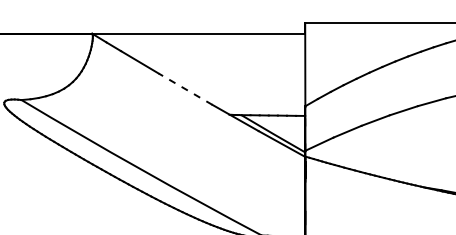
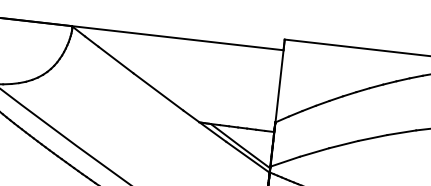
line: (185, 89) -> (158, 92), dashed -> solid

